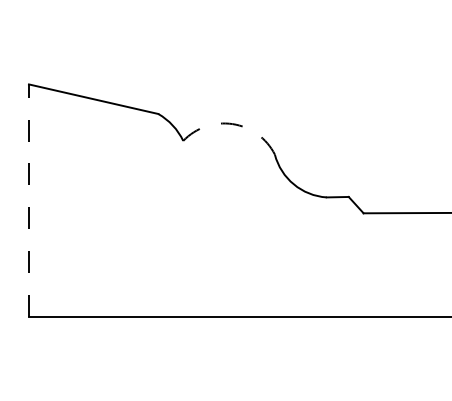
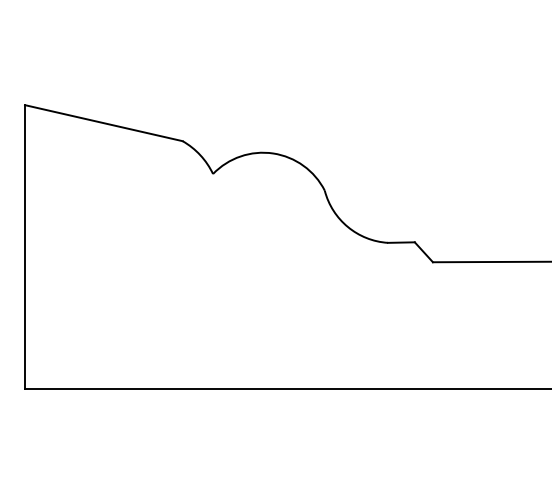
arc: (232, 124) -> (273, 153), dashed -> solid
line: (29, 200) -> (25, 246), dashed -> solid

